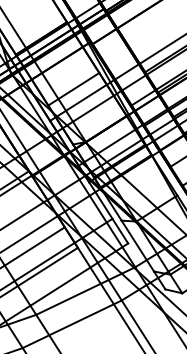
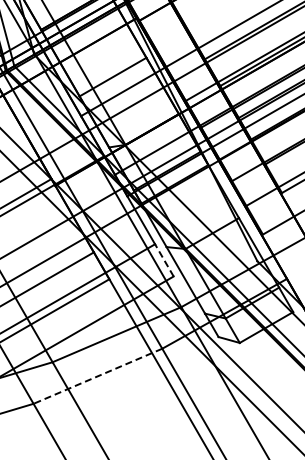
line: (120, 231) -> (164, 260), solid -> dashed
line: (71, 324) -> (97, 376), solid -> dashed

